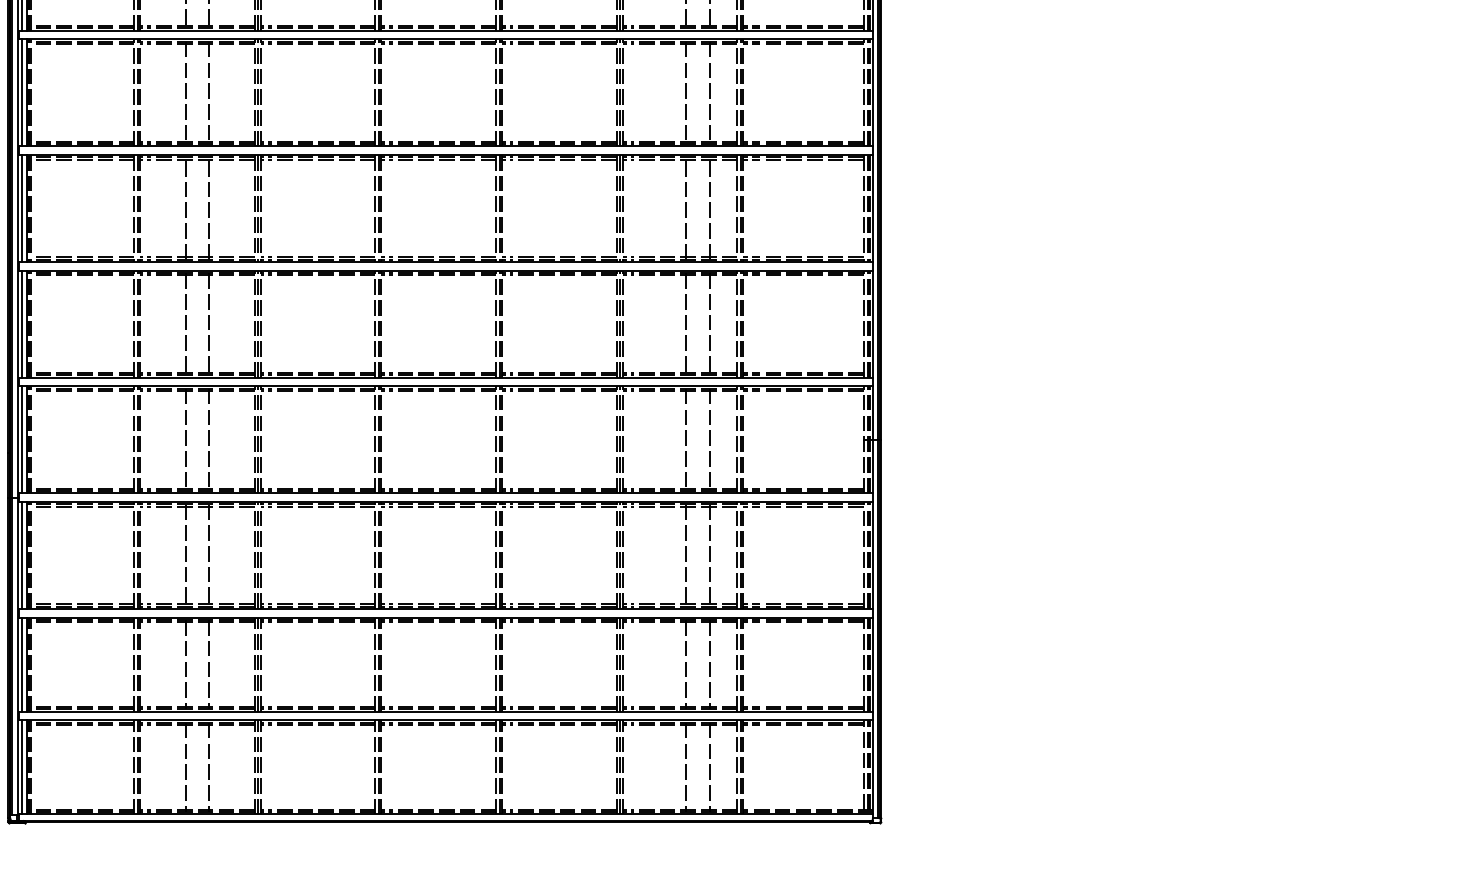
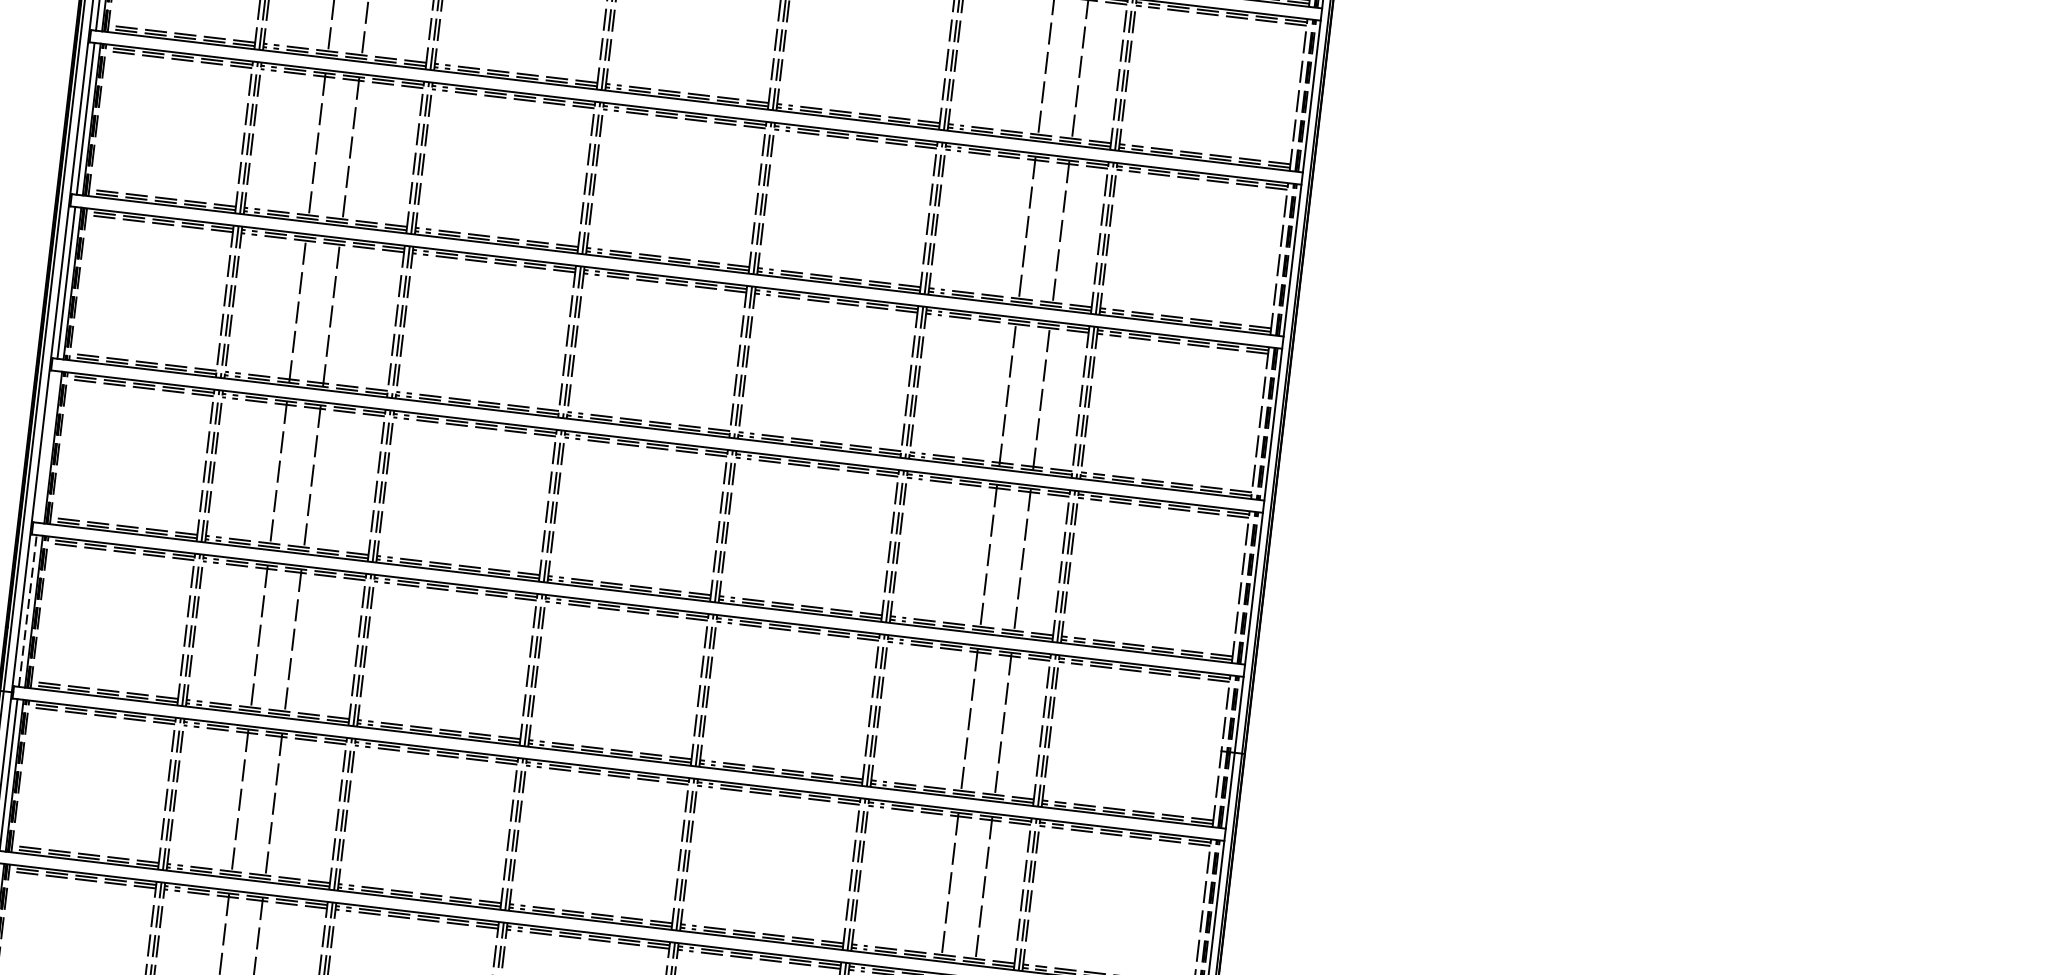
line: (22, 323) -> (47, 445), removed
line: (22, 439) -> (27, 610), solid -> dashed

